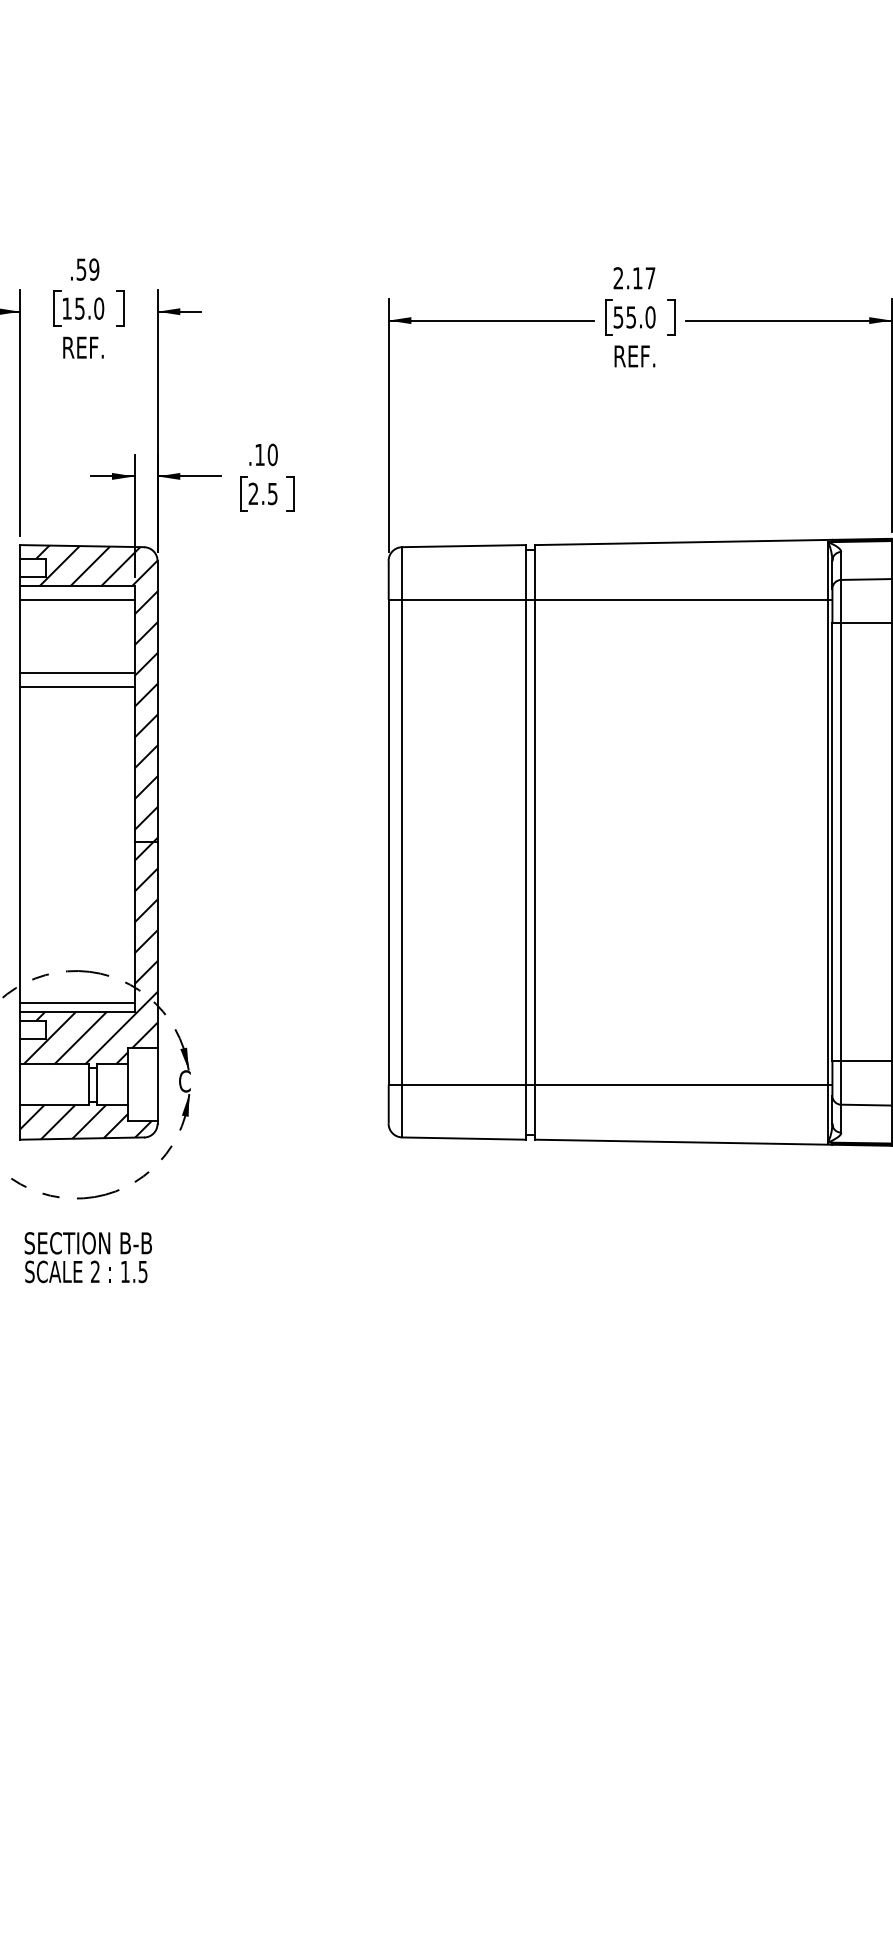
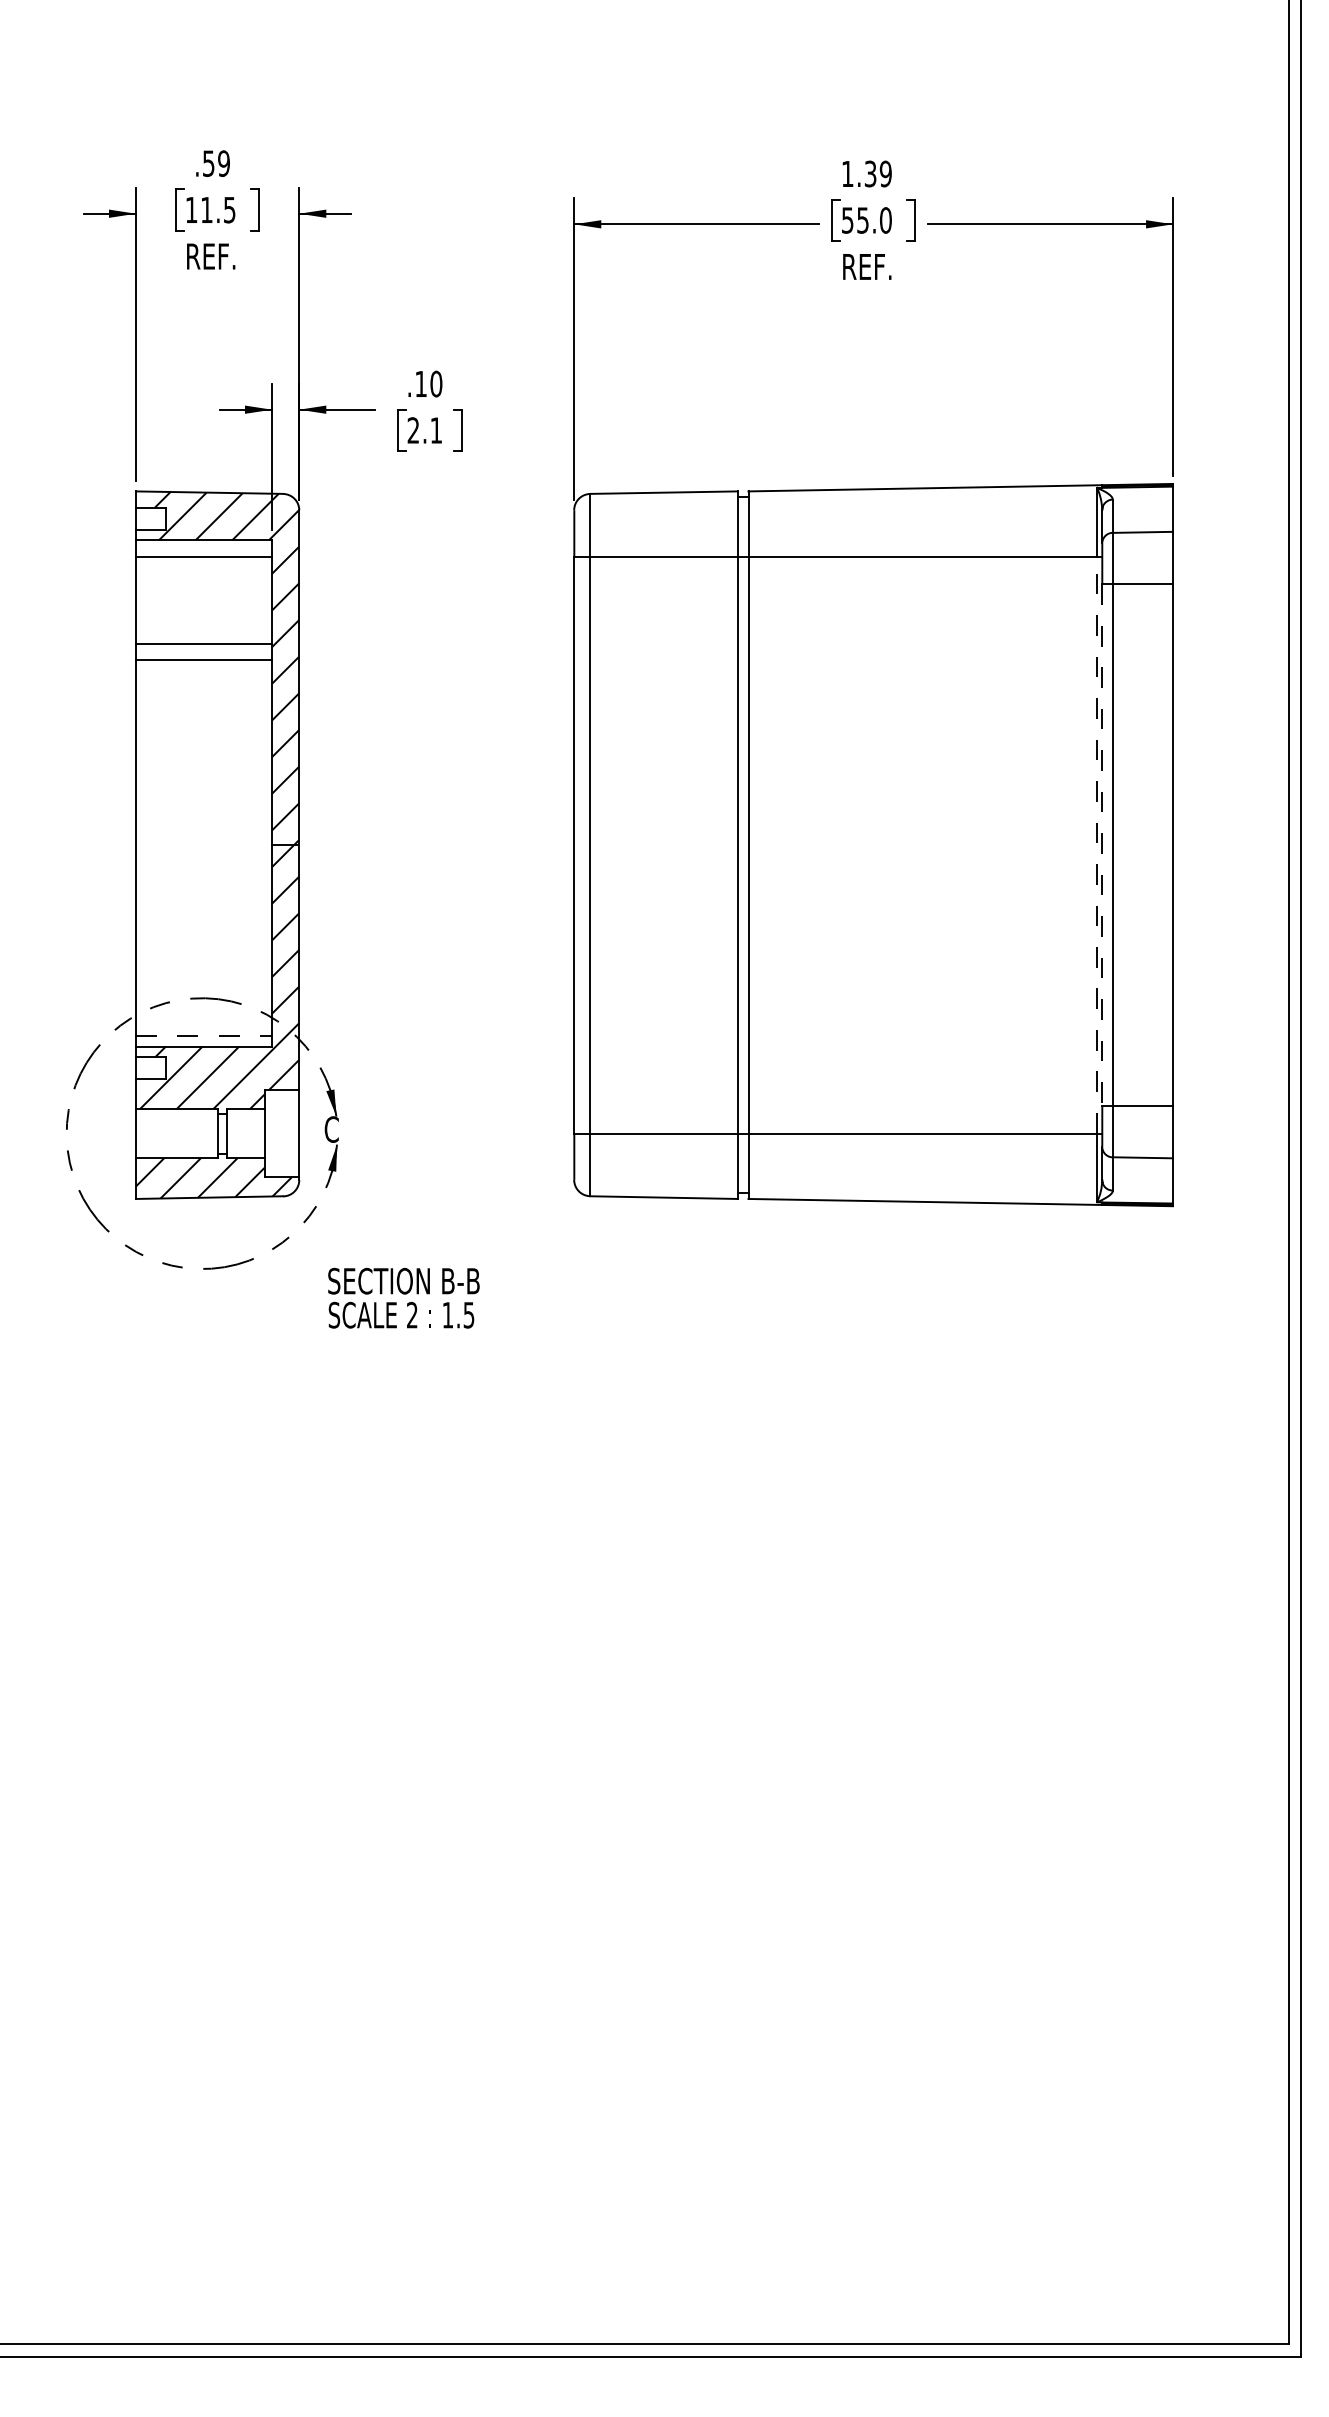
text: (634, 277) -> (866, 173), 2.17 -> 1.39
text: (89, 308) -> (218, 209), 15.0 -> 11.5
text: (272, 493) -> (435, 430), 2.5 -> 2.1
line: (827, 842) -> (1096, 845), solid -> dashed
line: (832, 842) -> (1102, 845), solid -> dashed
line: (77, 1002) -> (204, 1035), solid -> dashed
text: (88, 1256) -> (403, 1297), moved

